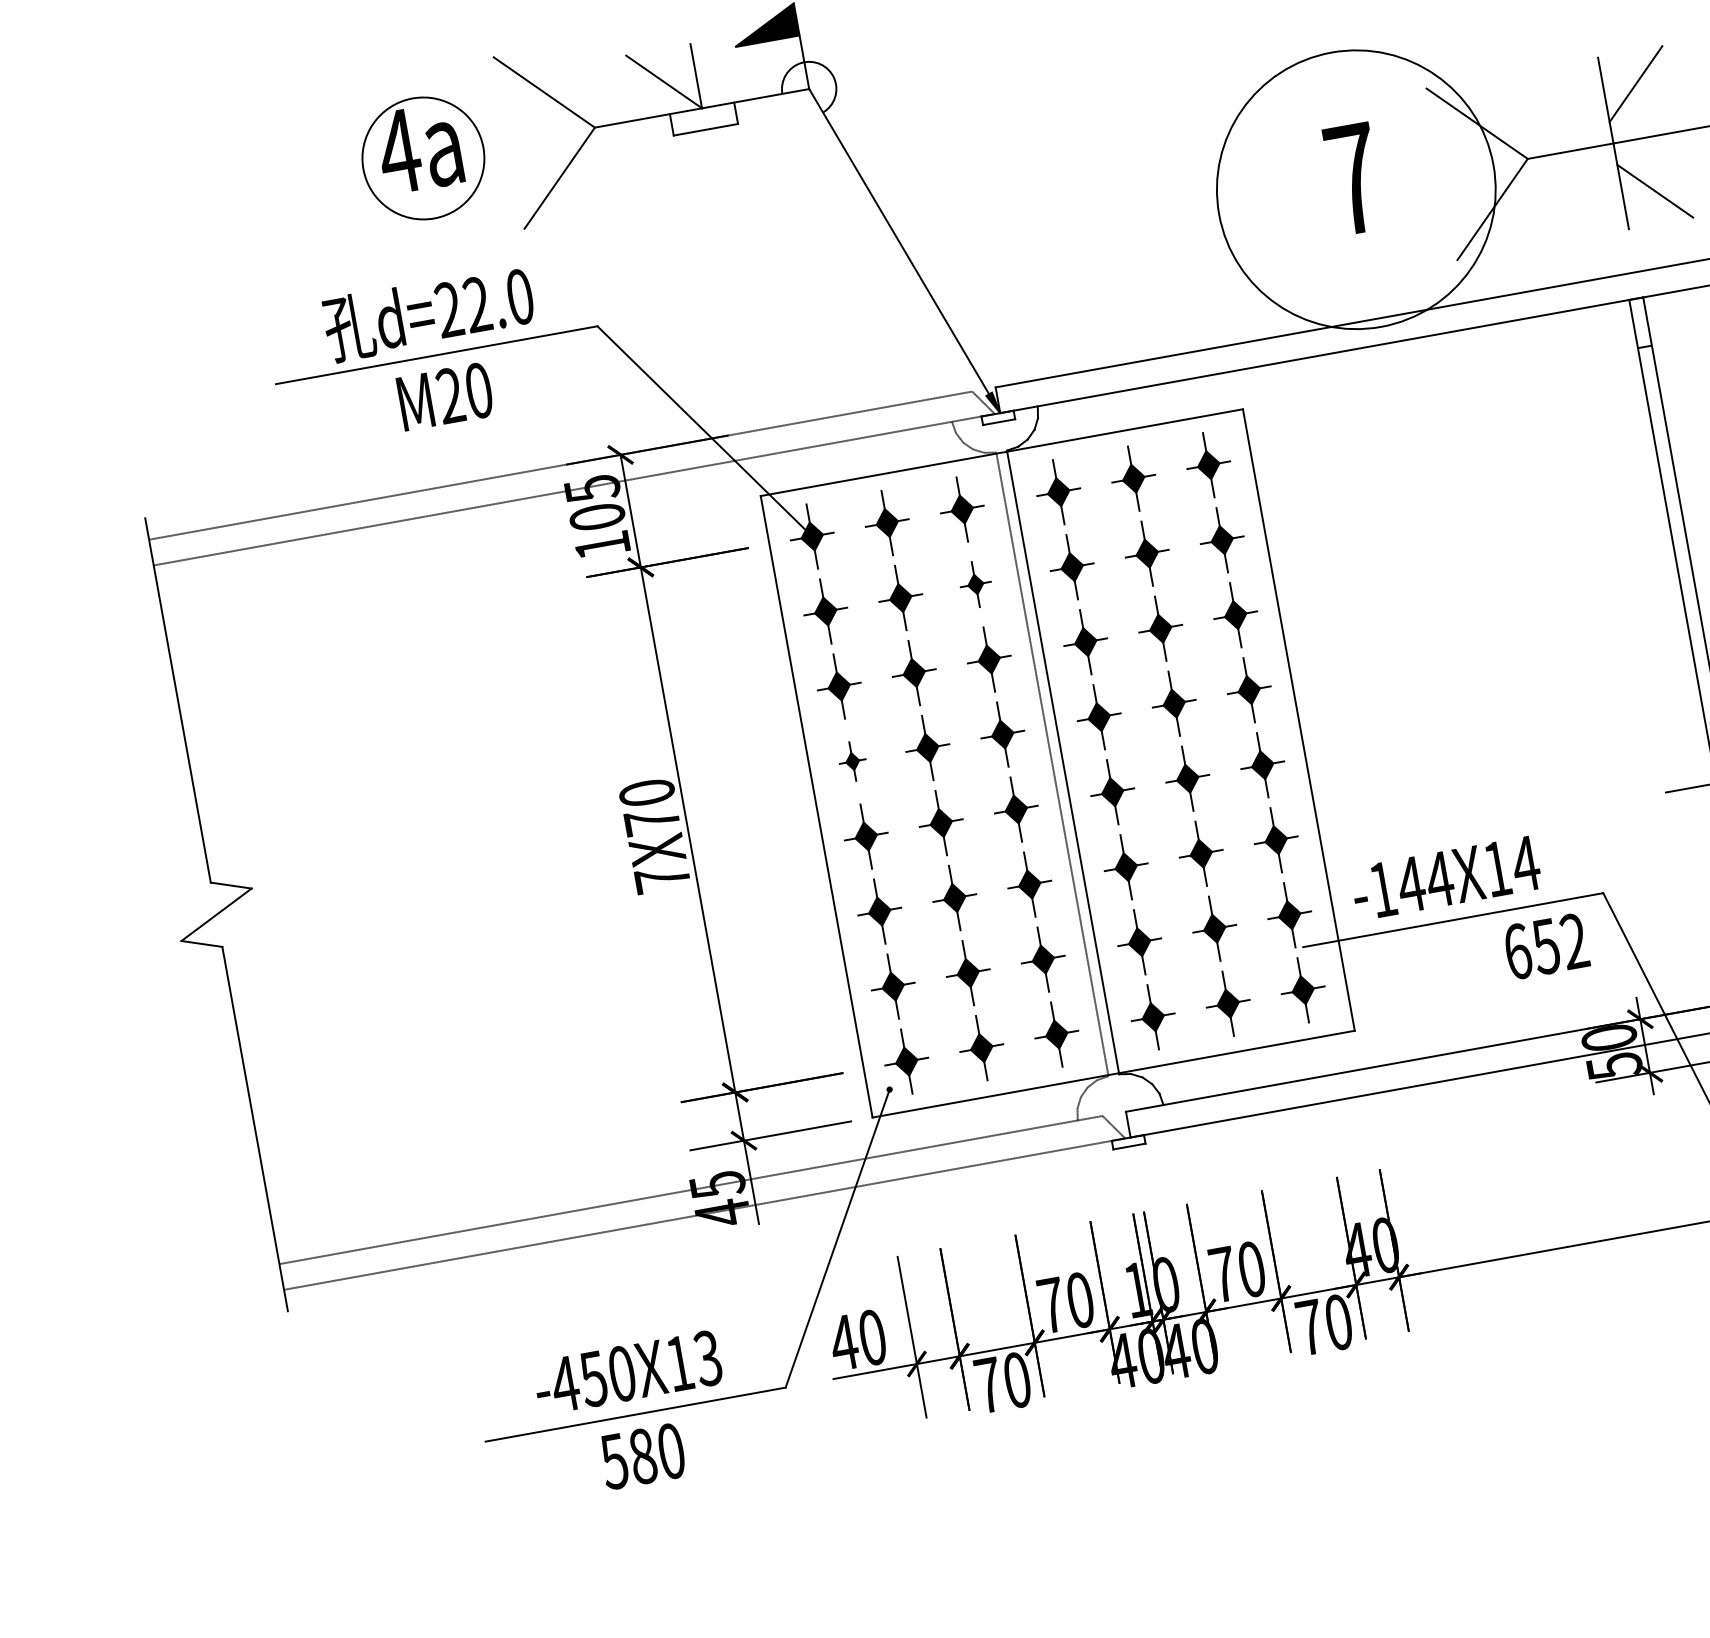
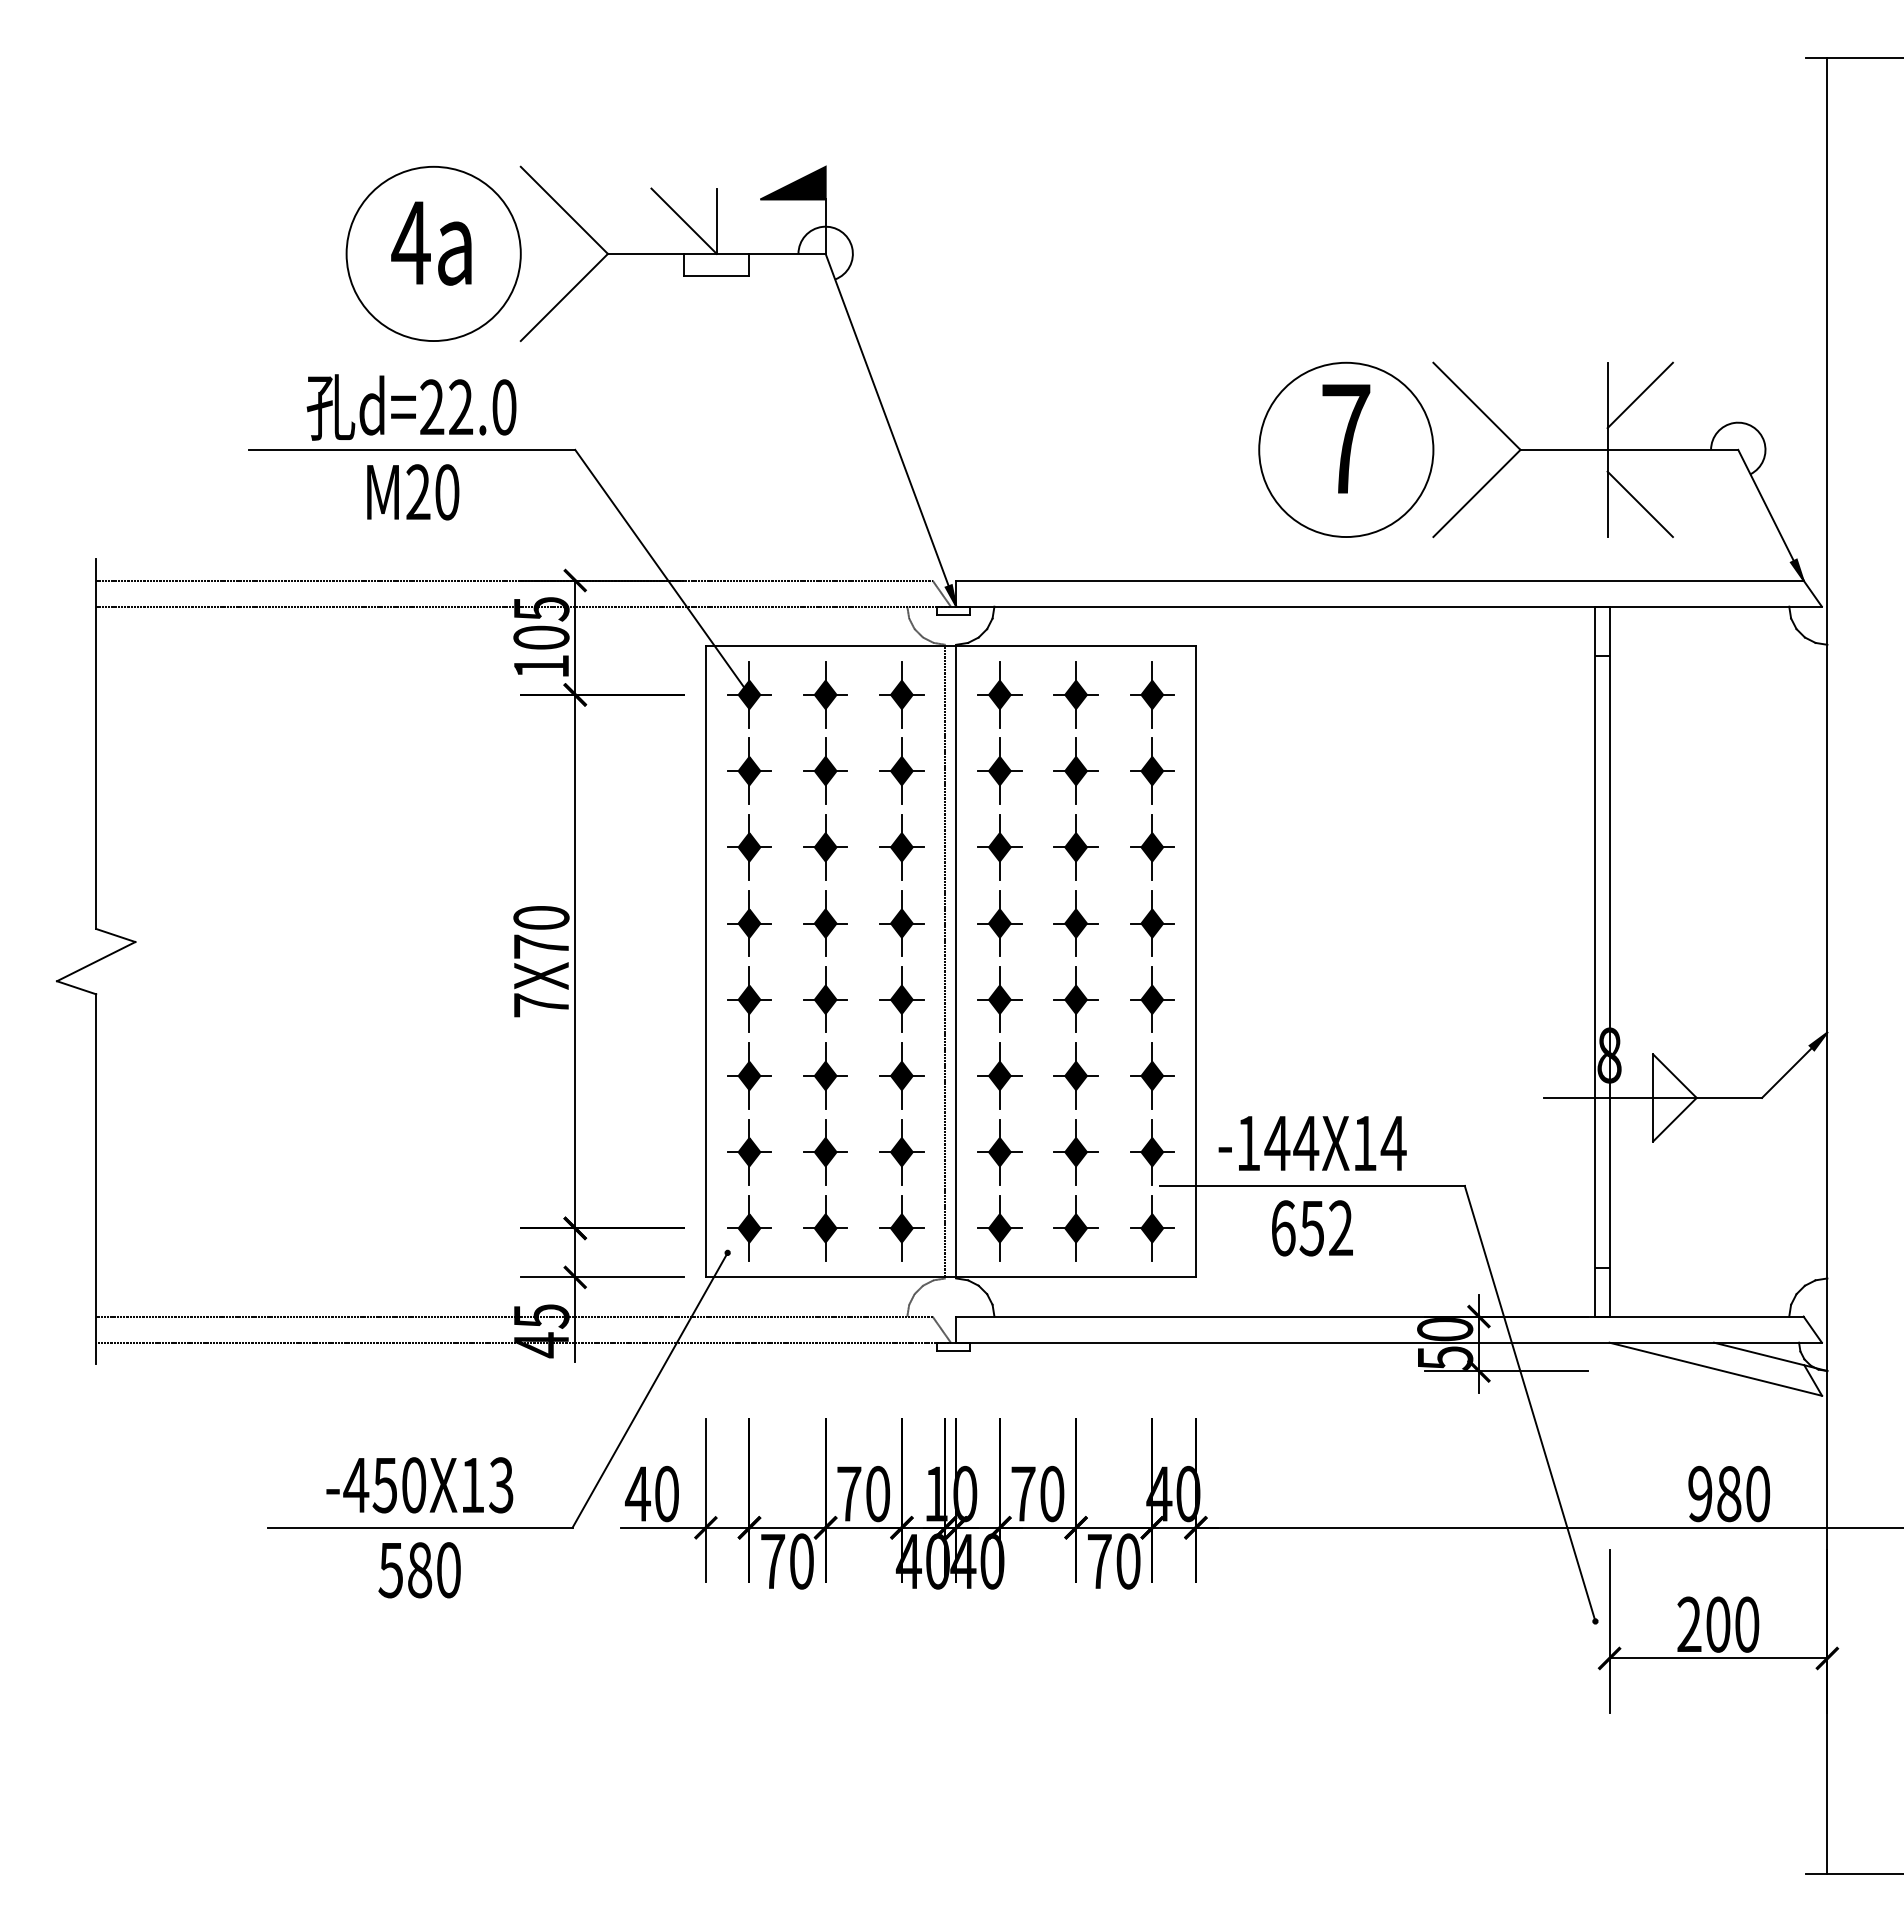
circle: (423, 158) -> (433, 253), size x1.43
circle: (1356, 189) -> (1346, 449), size x0.62
part: (975, 584) -> (901, 770), size x1.43
part: (852, 761) -> (749, 923), size x1.67
text: (1546, 946) -> (1312, 1228), moved

